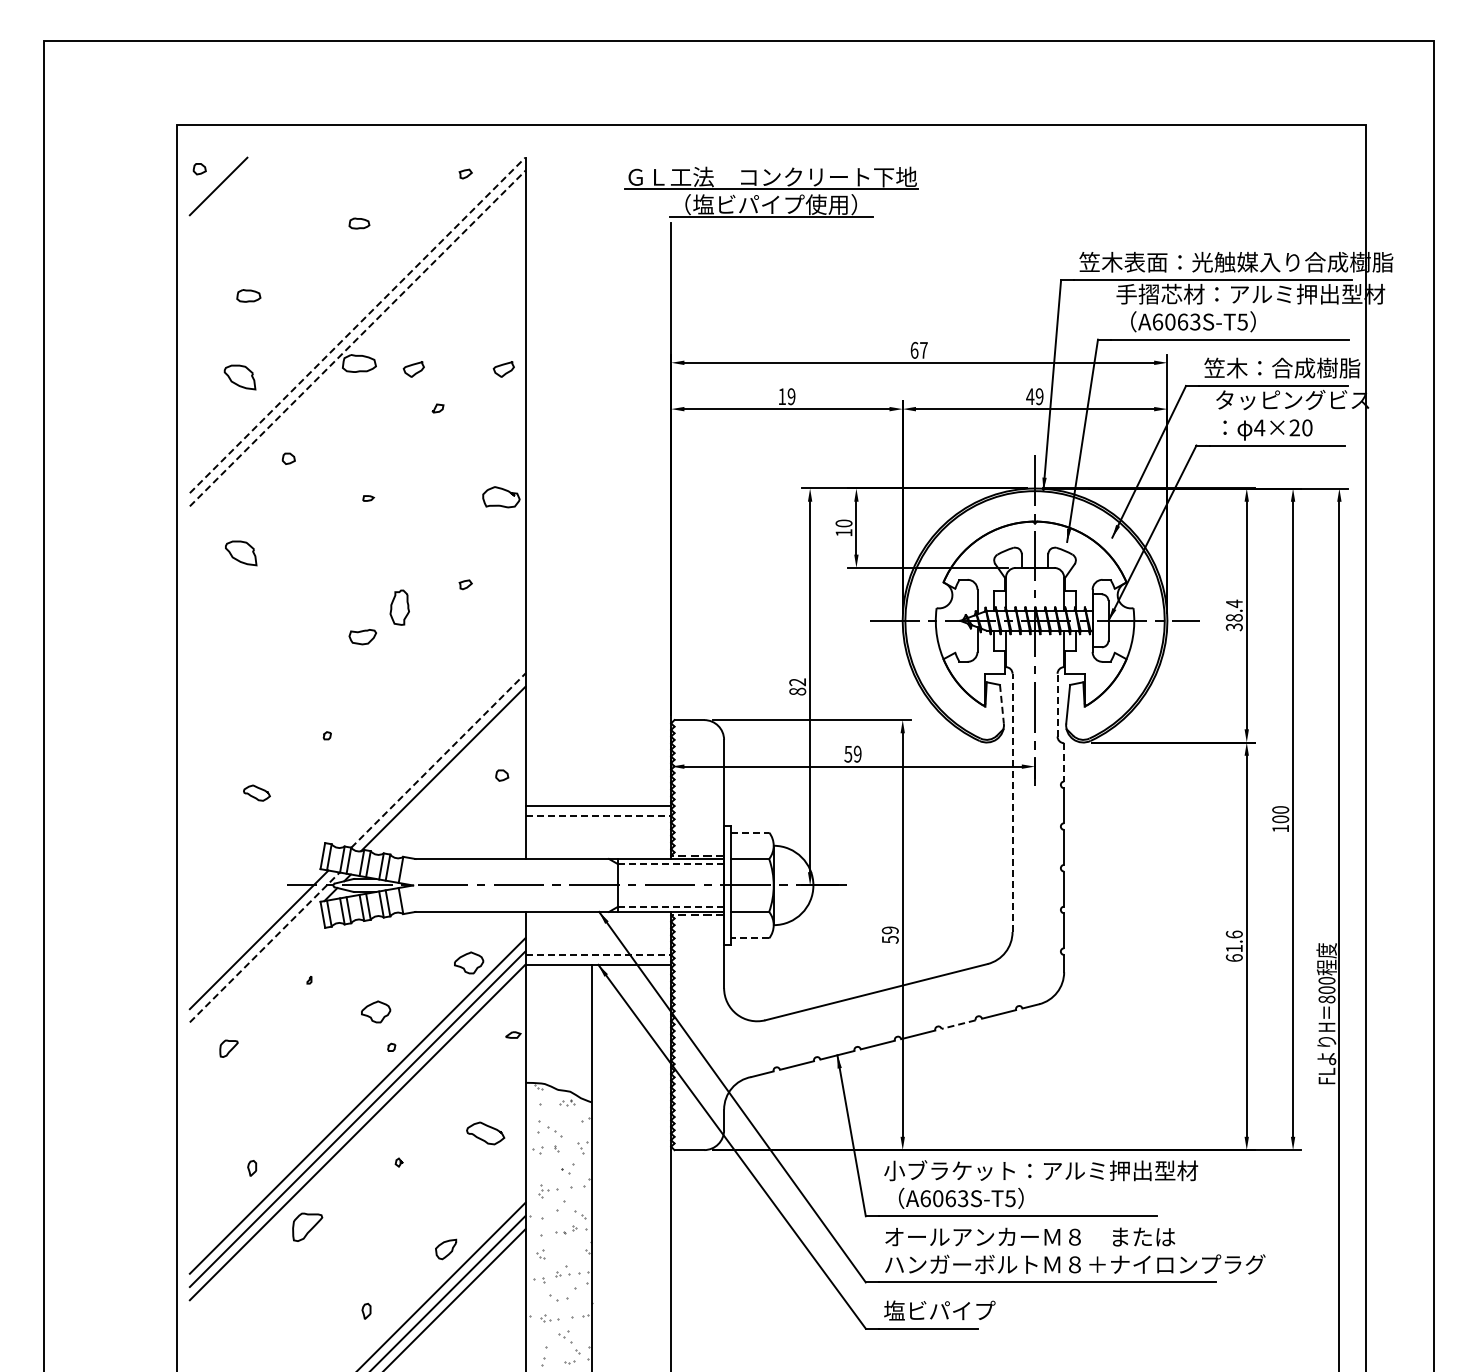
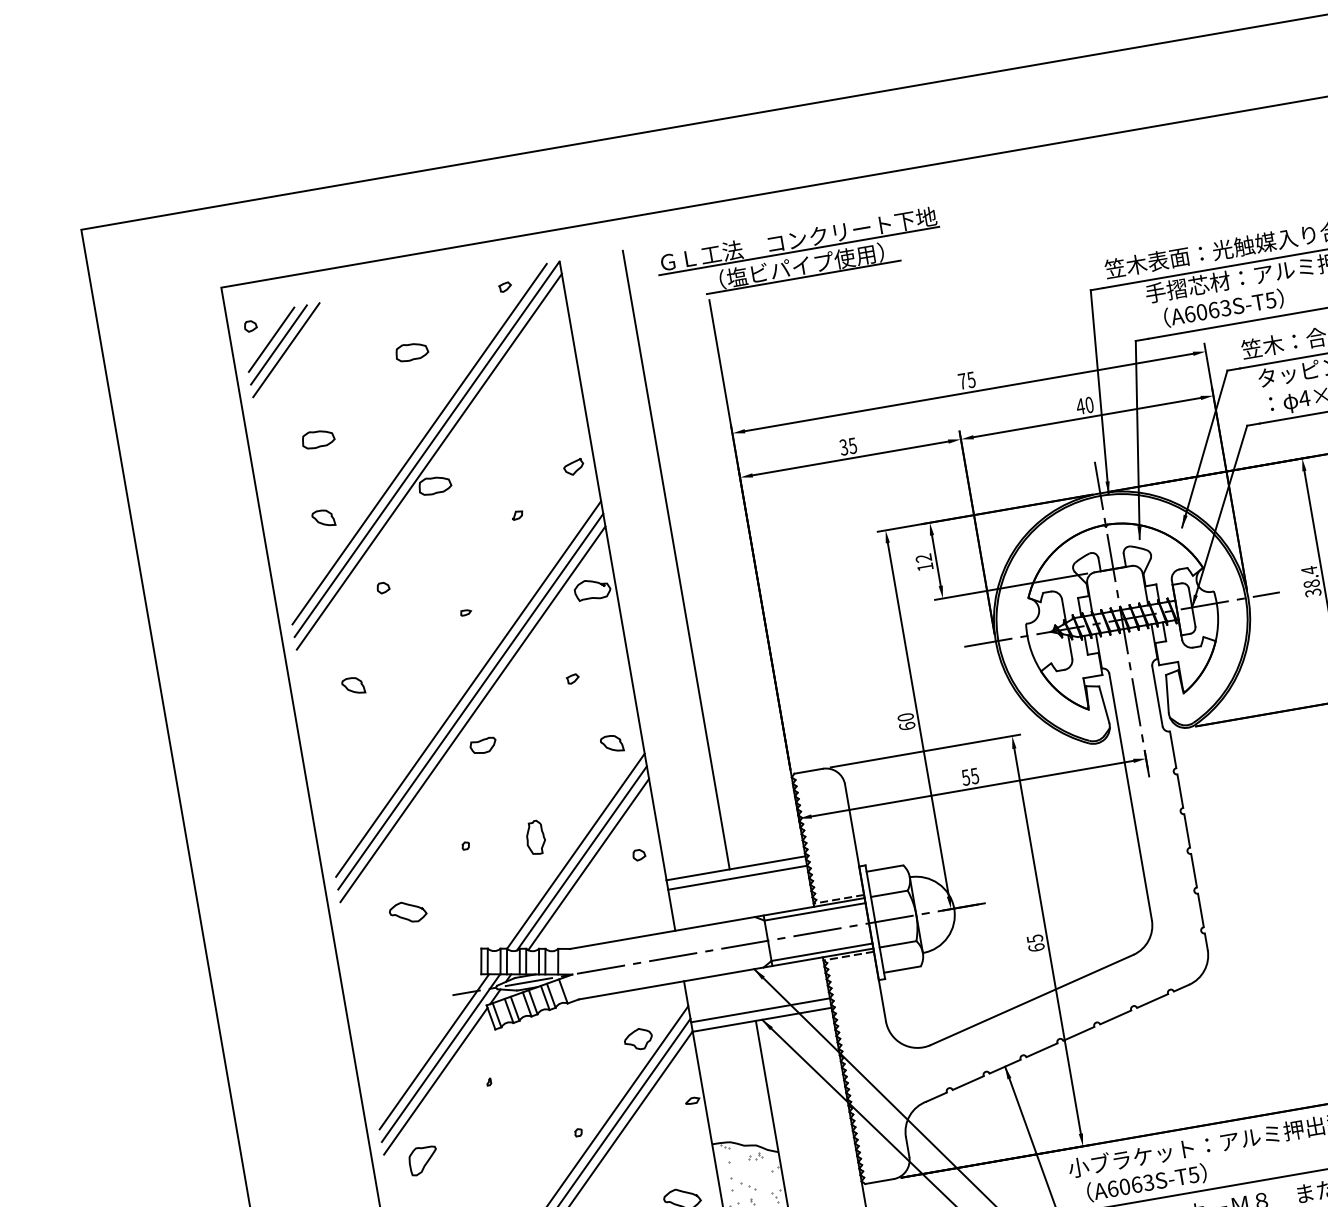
line: (224, 192) -> (278, 344), added
line: (231, 199) -> (285, 350), added
part: (359, 223) -> (412, 351), size x1.67
part: (248, 295) -> (318, 438), size x1.43
line: (350, 318) -> (419, 443), added
line: (357, 325) -> (426, 449), dashed -> solid
line: (358, 338) -> (430, 461), dashed -> solid
text: (918, 349) -> (966, 379), 67 -> 75
part: (413, 369) -> (487, 482), removed
part: (240, 377) -> (323, 518), size x0.71
text: (786, 396) -> (847, 446), 19 -> 35
text: (1039, 396) -> (1089, 404), 49 -> 40
line: (591, 481) -> (675, 559), added
text: (843, 523) -> (923, 558), 10 -> 12
part: (240, 553) -> (352, 686), size x0.71
line: (357, 576) -> (468, 688), added
line: (357, 589) -> (470, 701), added
line: (357, 602) -> (472, 713), added
part: (399, 607) -> (535, 837), moved
part: (493, 657) -> (611, 743), added
text: (797, 686) -> (906, 721), 82 -> 60
line: (1001, 704) -> (1103, 704), dashed -> solid
line: (1057, 704) -> (1157, 695), dashed -> solid
text: (857, 753) -> (974, 775), 59 -> 55
line: (438, 760) -> (575, 851), dashed -> solid
line: (1064, 762) -> (1173, 749), dashed -> solid
line: (448, 775) -> (587, 863), added
part: (256, 792) -> (407, 911), size x1.43
line: (1012, 802) -> (1130, 796), dashed -> solid
line: (598, 816) -> (737, 878), dashed -> solid
line: (750, 832) -> (885, 868), dashed -> solid
line: (671, 864) -> (815, 911), dashed -> solid
line: (671, 906) -> (822, 952), dashed -> solid
text: (889, 934) -> (1034, 942), 59 -> 65
line: (749, 938) -> (901, 969), dashed -> solid
line: (264, 947) -> (440, 1058), dashed -> solid
line: (598, 954) -> (760, 1009), dashed -> solid
line: (255, 969) -> (435, 1080), added
part: (376, 1011) -> (558, 1100), removed
line: (958, 1024) -> (1115, 1017), dashed -> solid
part: (228, 1048) -> (423, 1160), size x1.67

